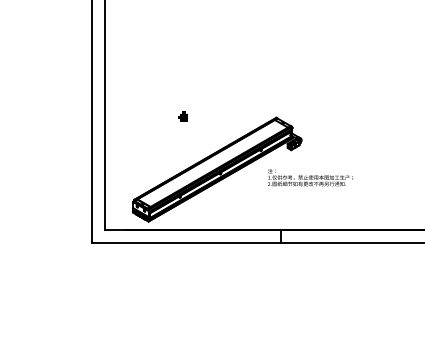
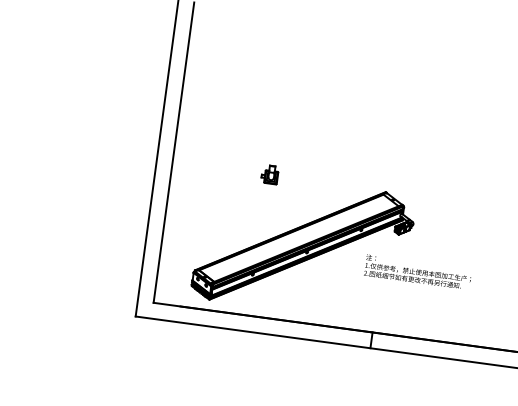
part: (183, 116) -> (270, 174), size x1.67

